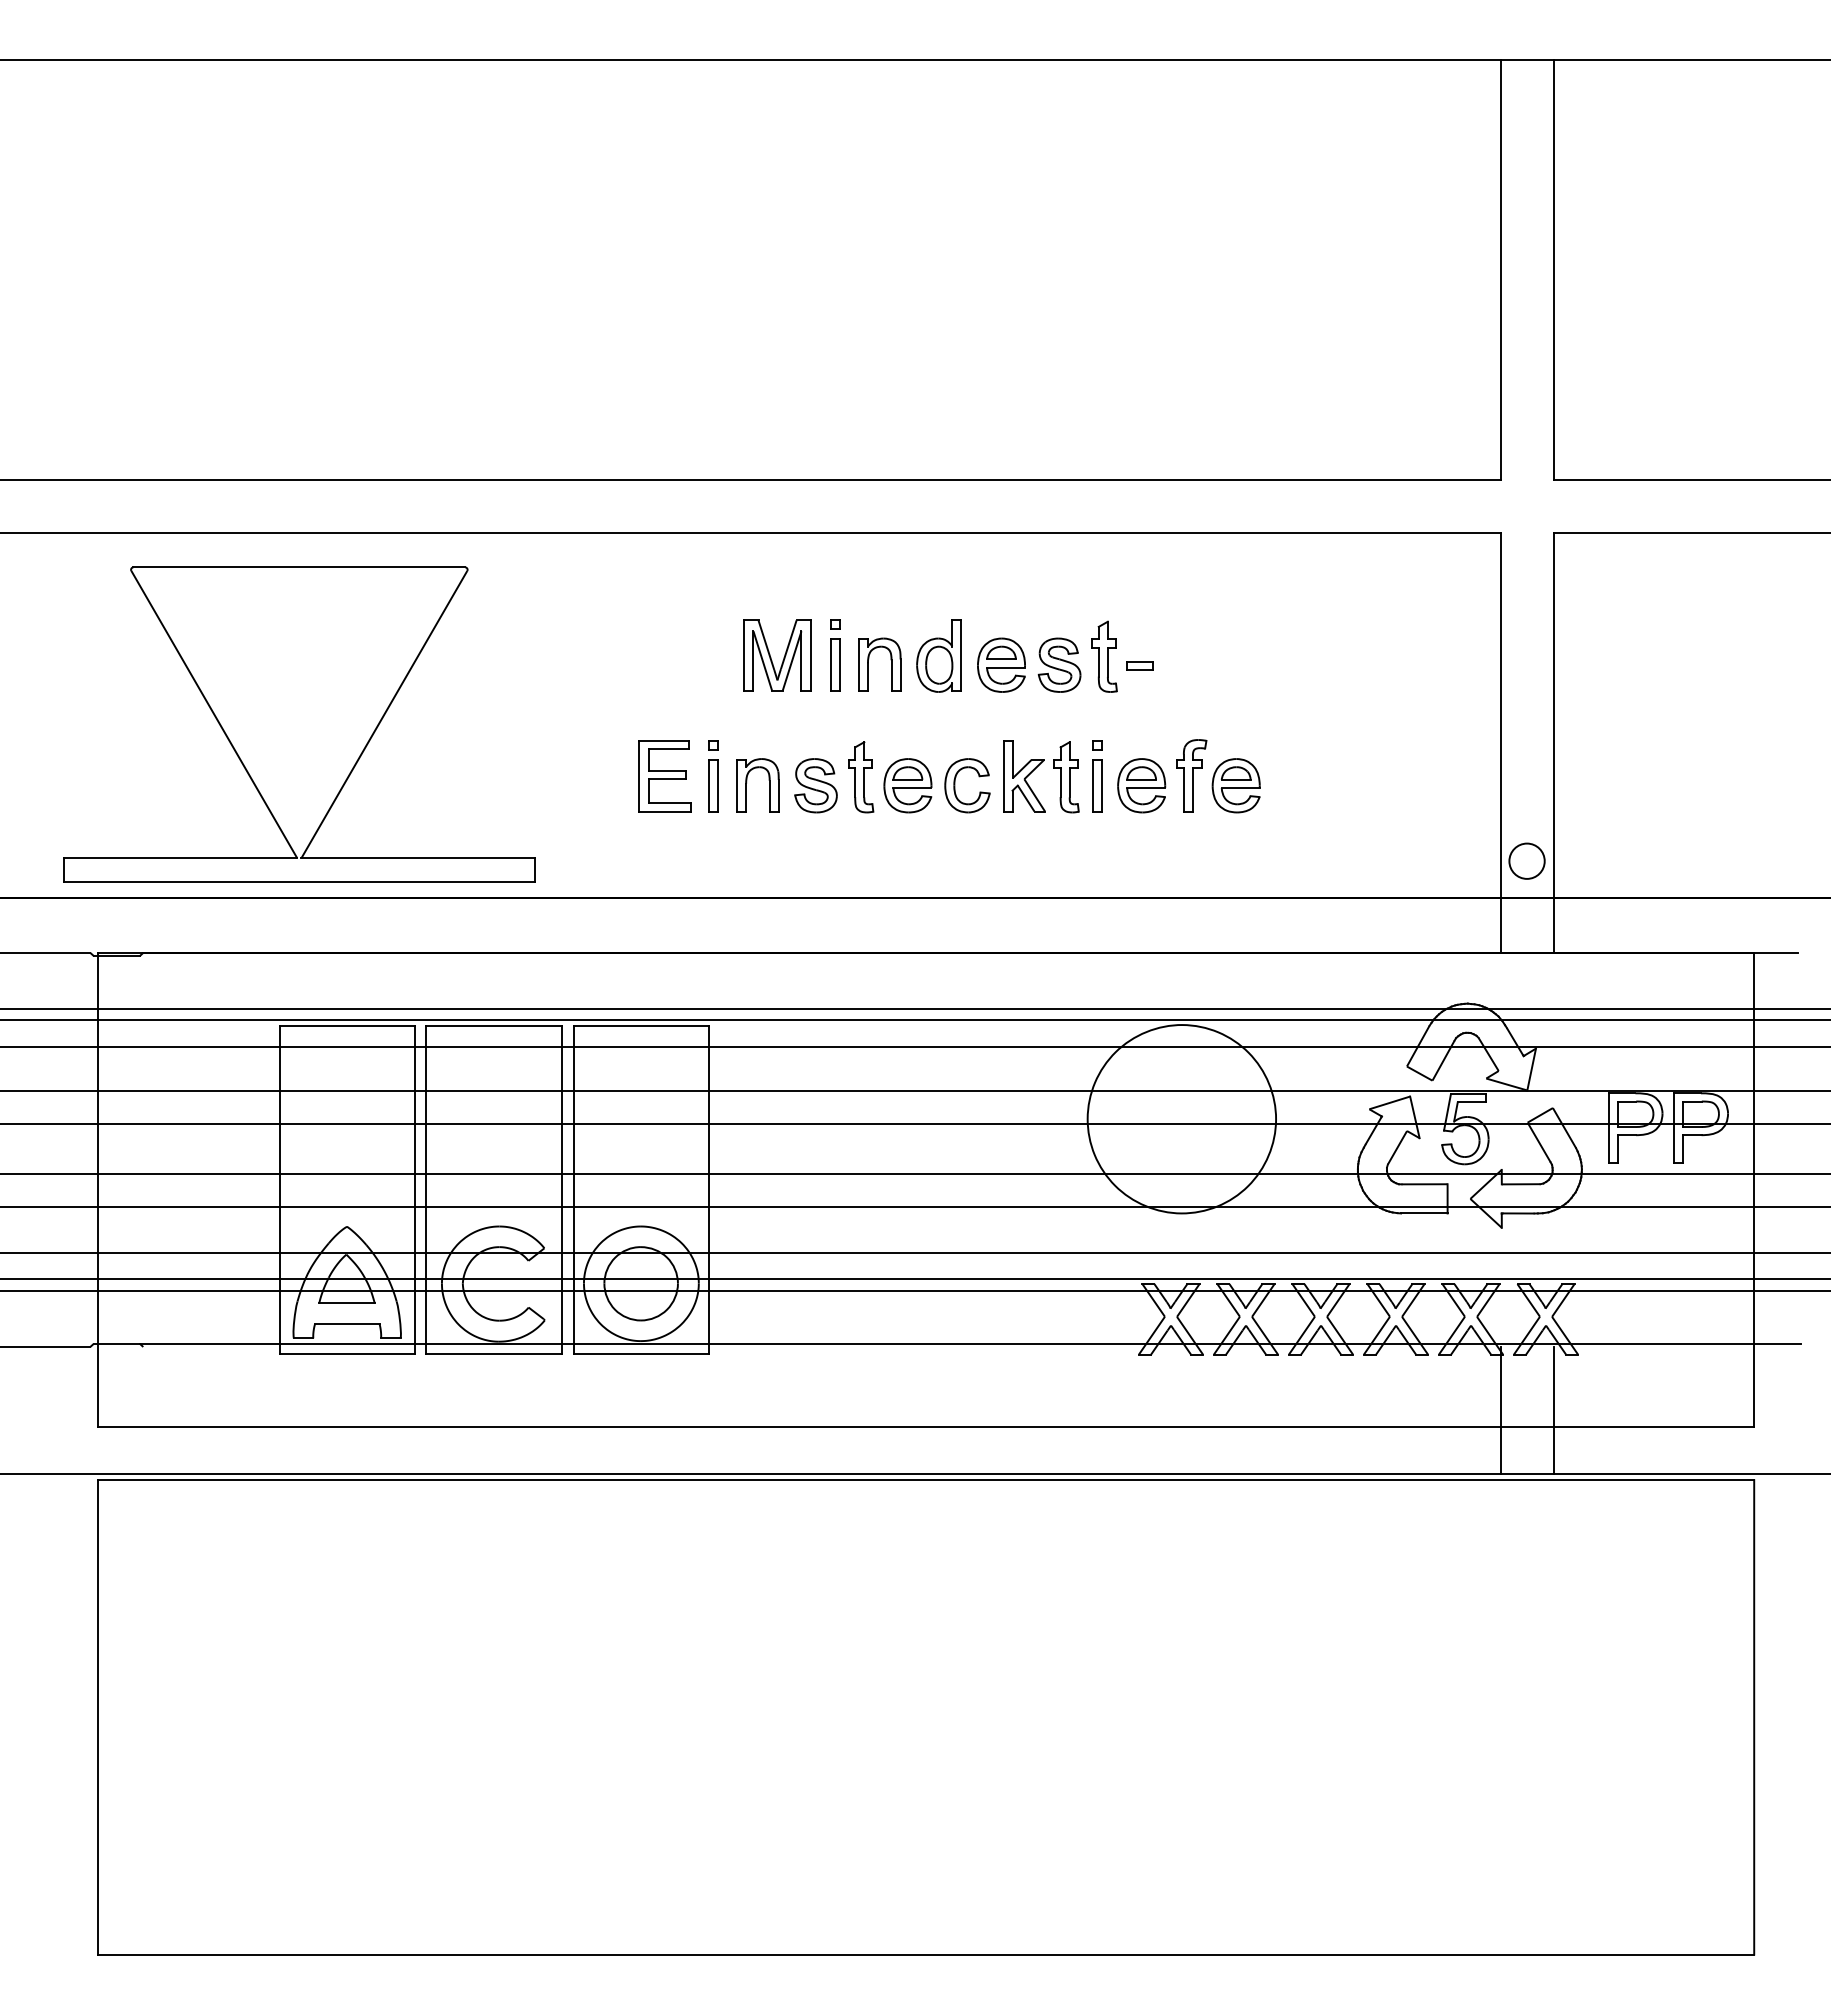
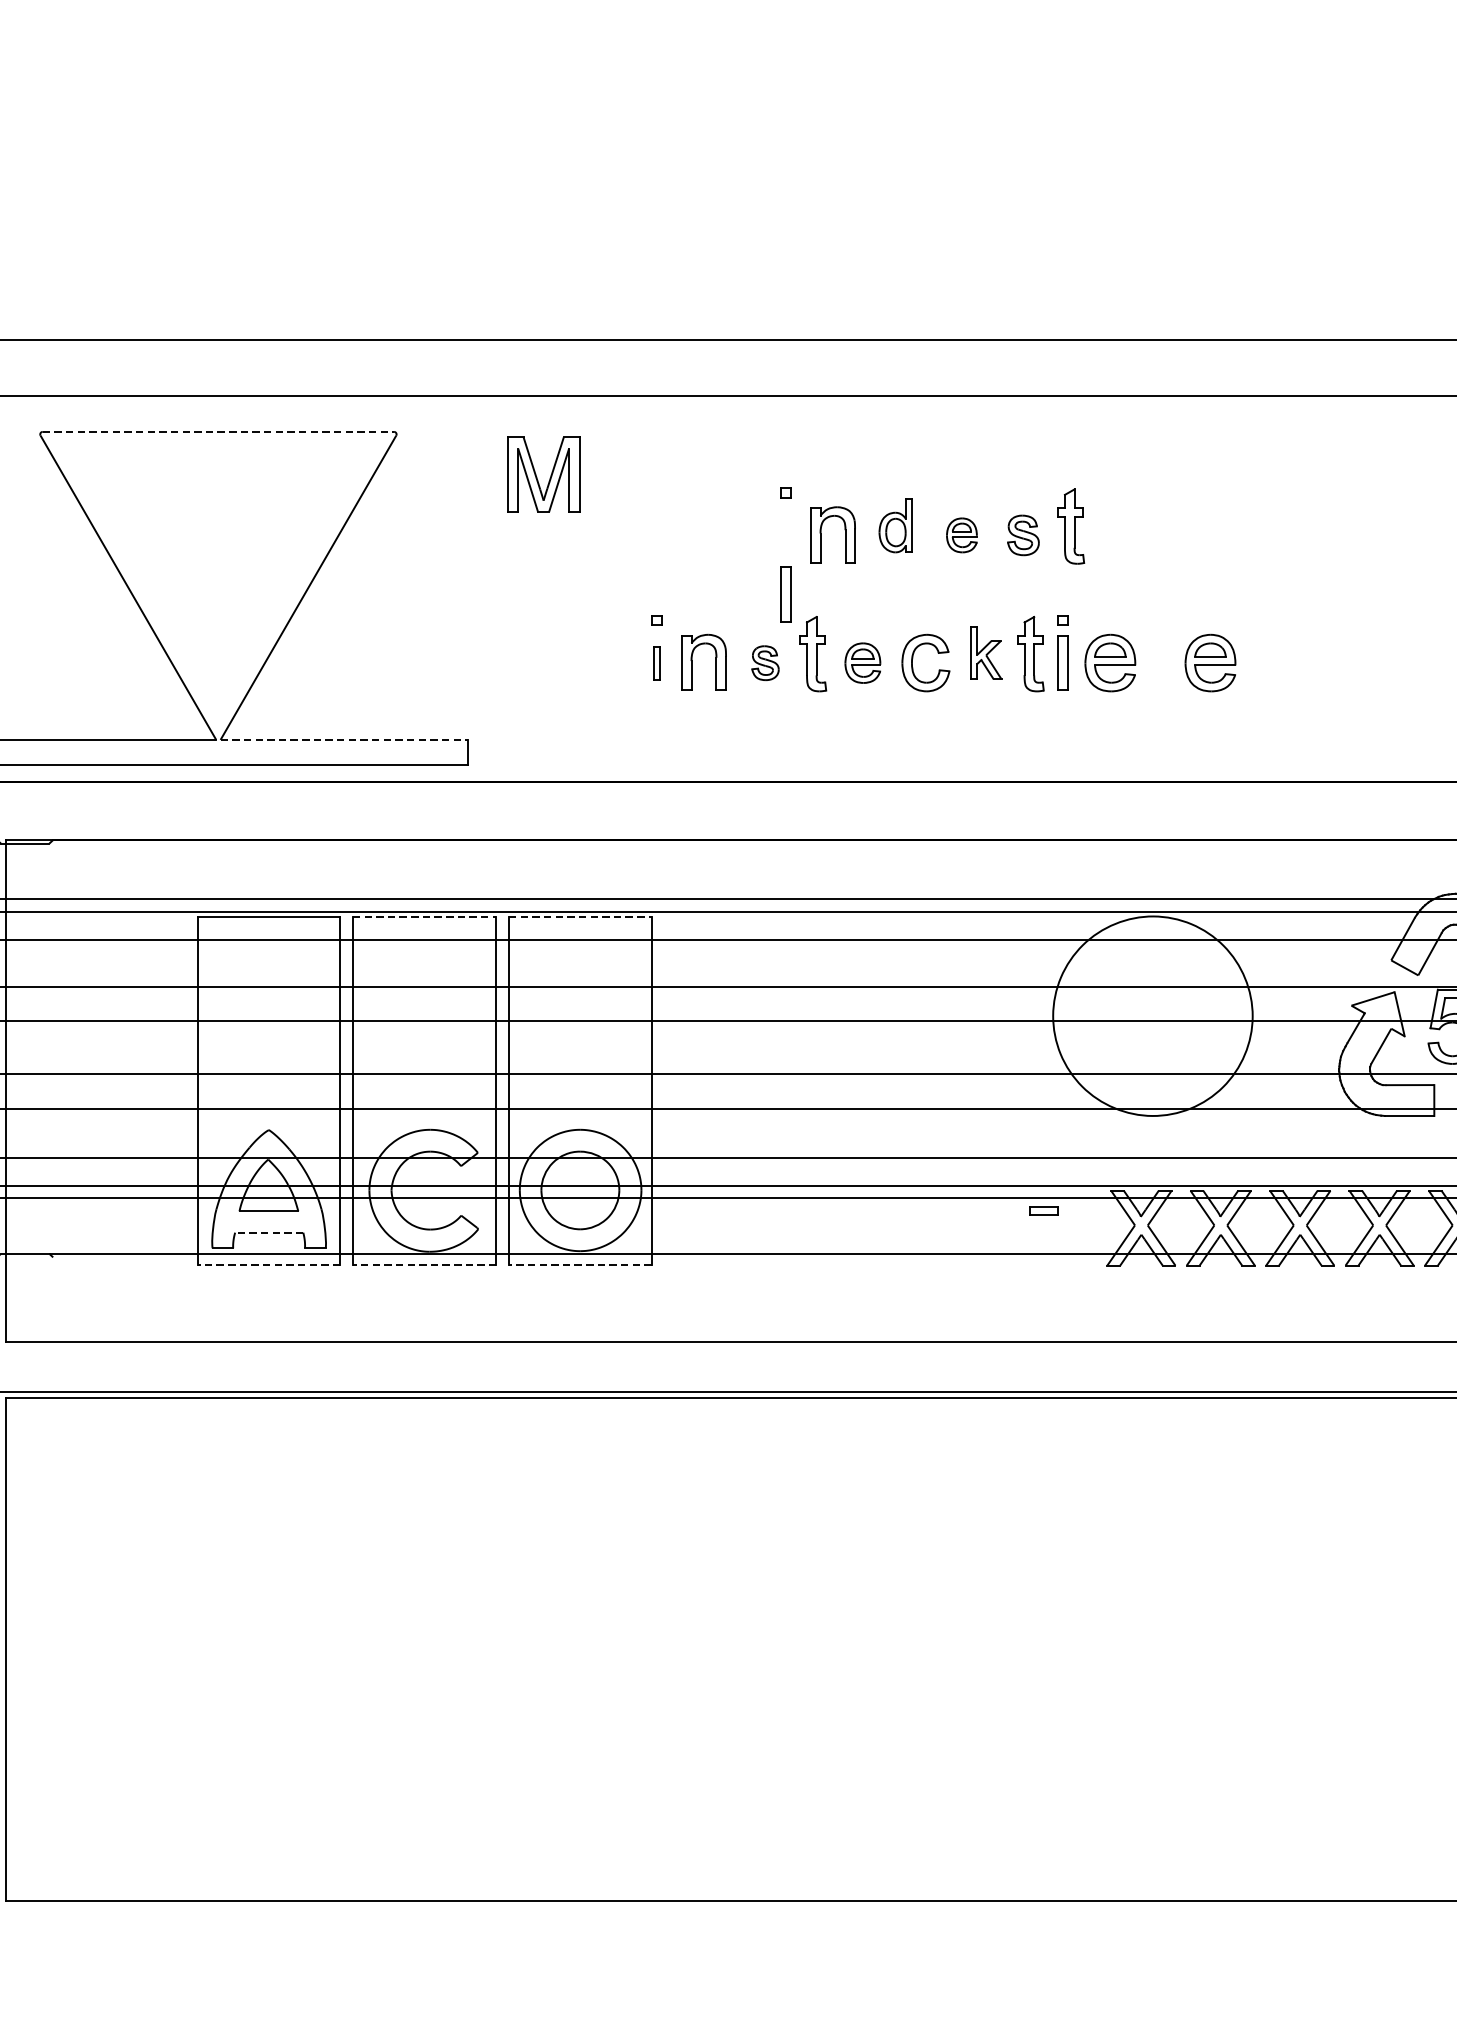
line: (299, 567) -> (218, 431), solid -> dashed
part: (938, 655) -> (895, 525), size x0.7
part: (771, 657) -> (537, 476), moved
part: (835, 664) -> (786, 594), moved
part: (1001, 664) -> (961, 534), size x0.6
part: (1059, 664) -> (1023, 534), size x0.7
part: (1139, 665) -> (1043, 1210), moved
part: (1191, 775) -> (1163, 652), removed
part: (664, 776) -> (605, 653), removed
part: (1024, 776) -> (986, 653), size x0.7
part: (713, 785) -> (656, 662), size x0.6
part: (815, 785) -> (764, 662), size x0.6
part: (907, 785) -> (862, 662), size x0.7
line: (418, 858) -> (344, 740), solid -> dashed
line: (494, 1025) -> (425, 916), solid -> dashed
line: (641, 1025) -> (580, 916), solid -> dashed
line: (346, 1323) -> (268, 1232), solid -> dashed
line: (346, 1354) -> (268, 1265), solid -> dashed
line: (494, 1354) -> (425, 1265), solid -> dashed
line: (640, 1354) -> (579, 1265), solid -> dashed

